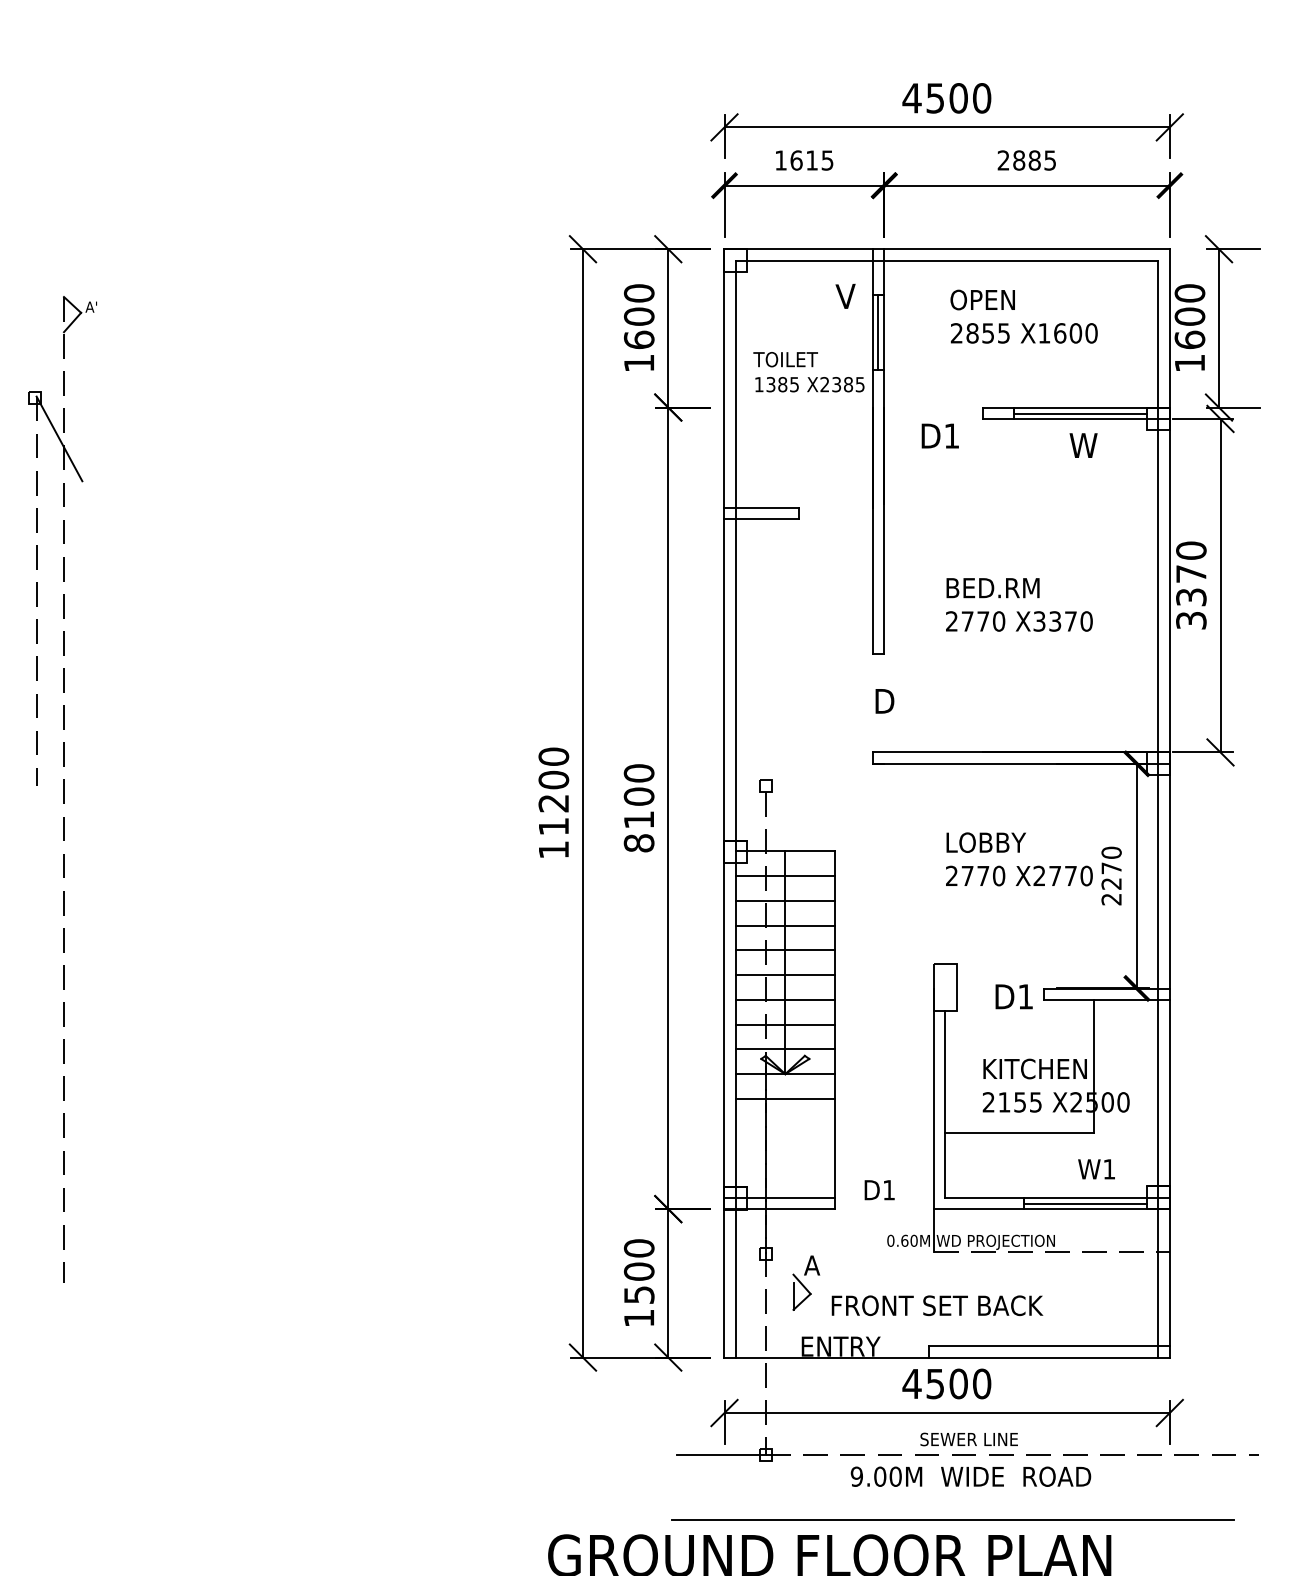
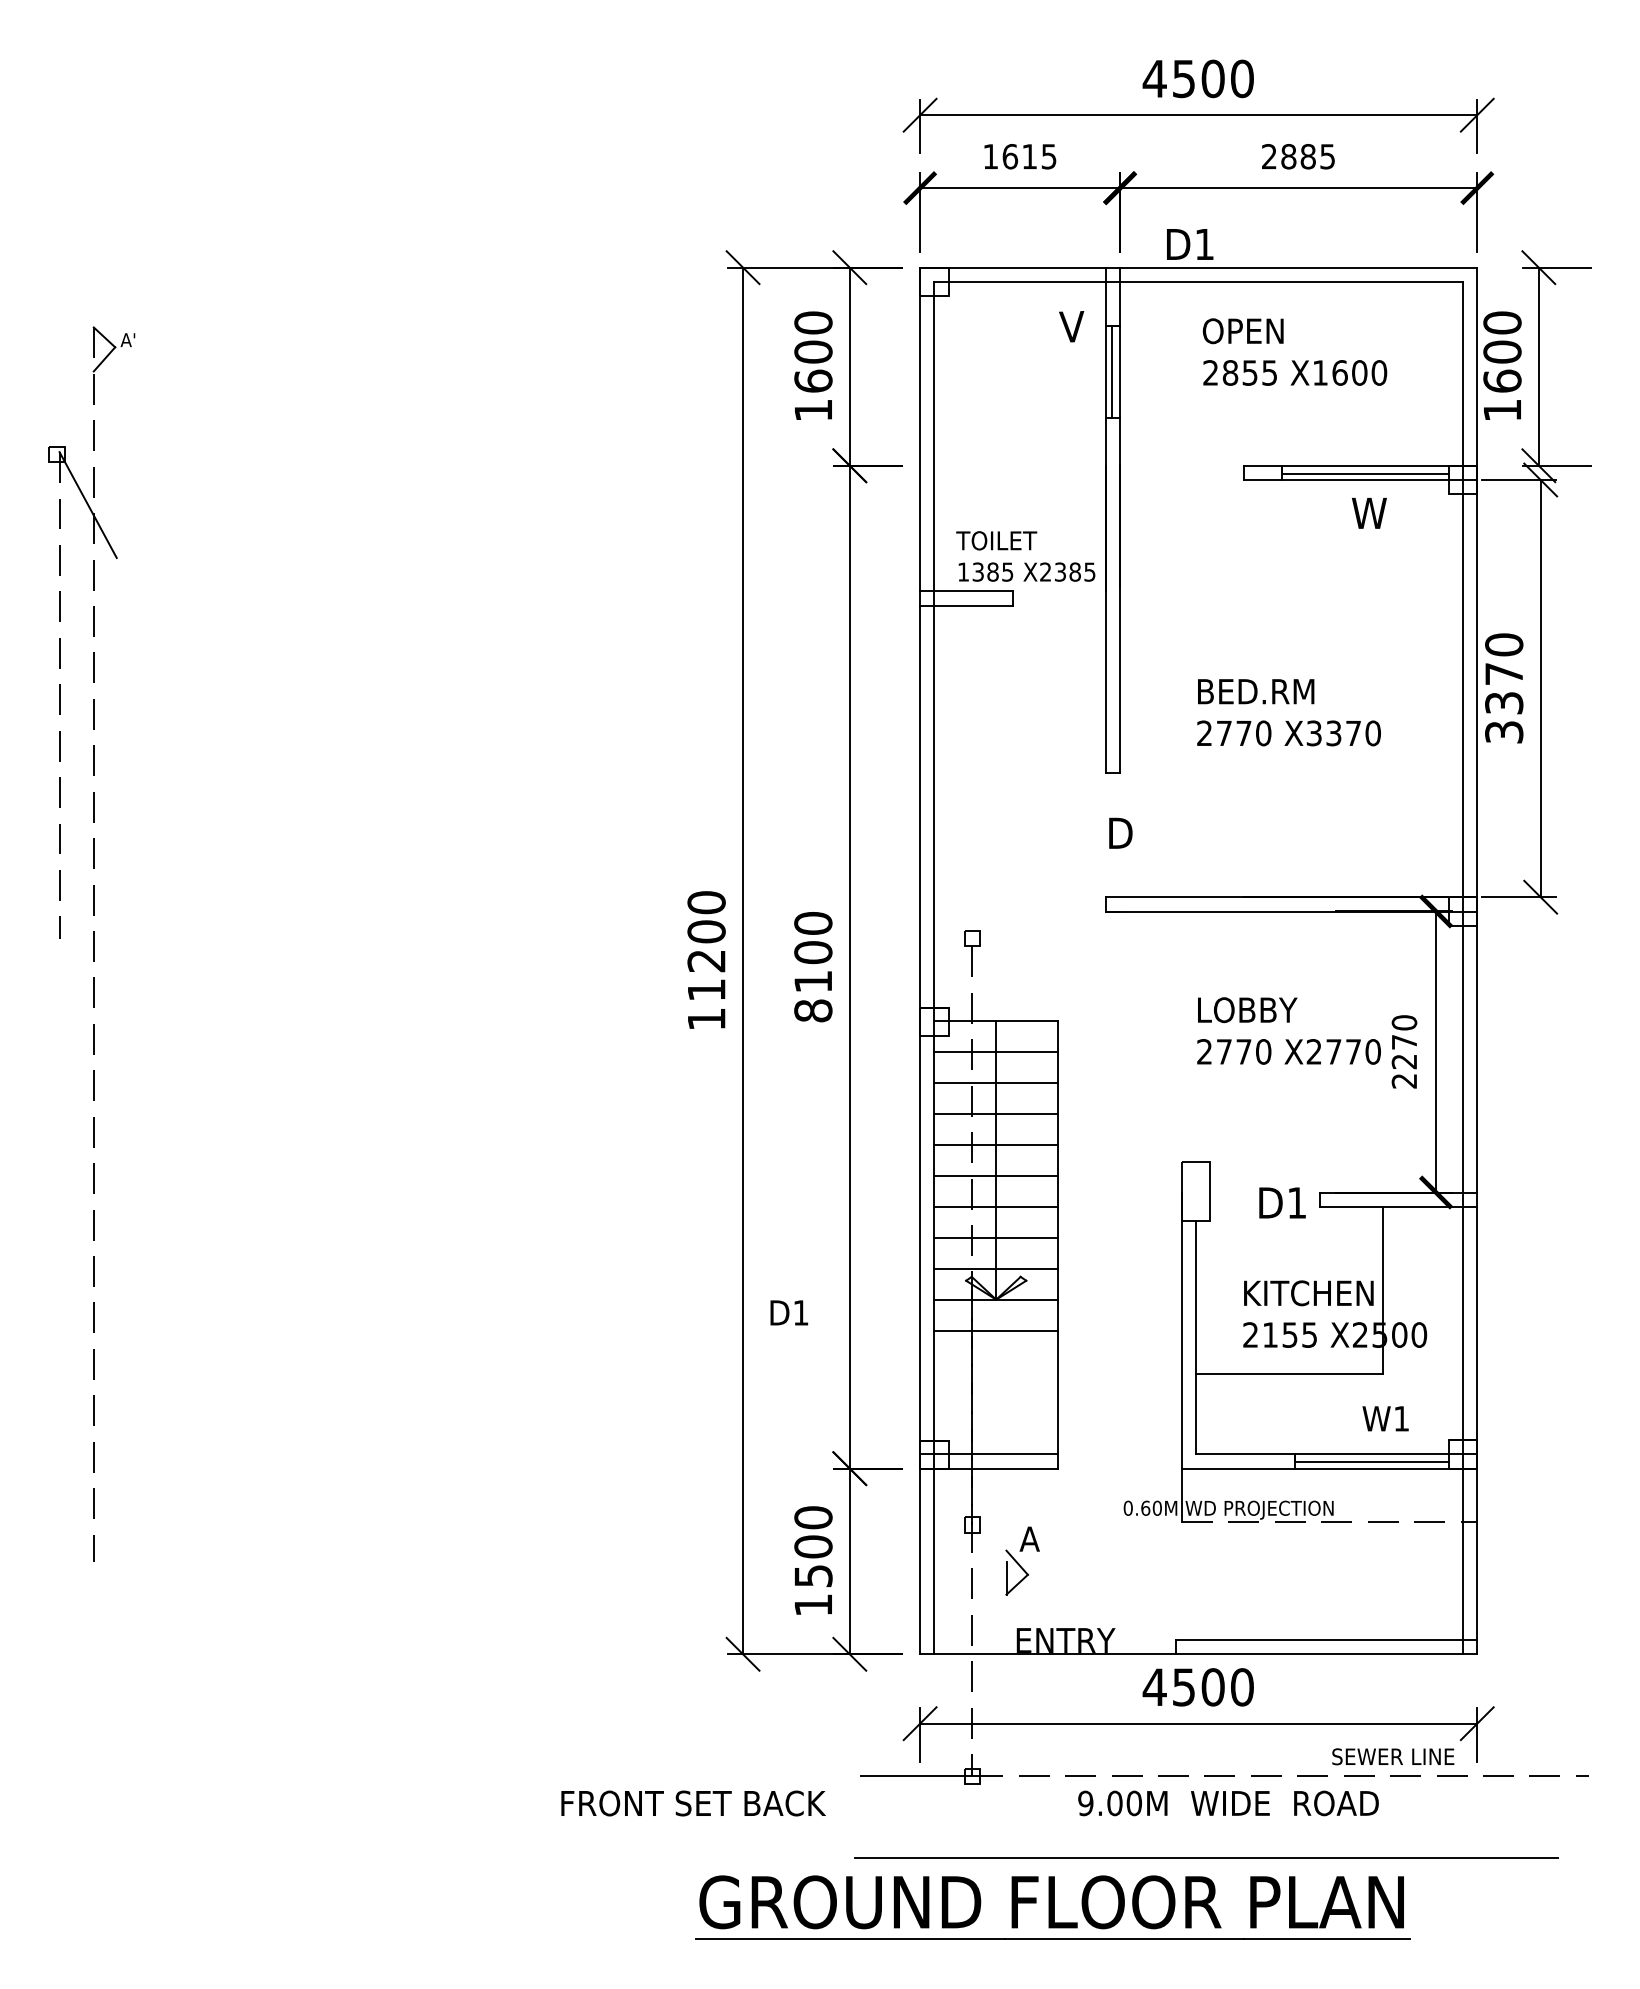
text: (808, 372) -> (1025, 556), moved
text: (940, 436) -> (1190, 244), moved
text: (879, 1189) -> (789, 1312), moved
text: (937, 1305) -> (693, 1803), moved
text: (969, 1439) -> (1393, 1756), moved

